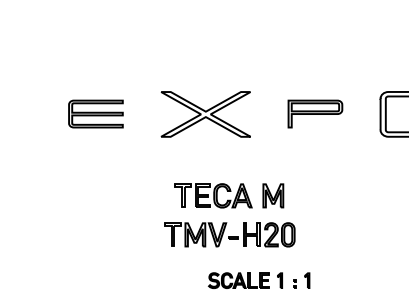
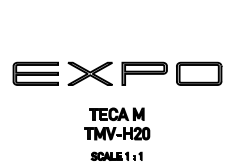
part: (95, 113) -> (35, 73), size x1.67
part: (315, 113) -> (144, 73), size x1.67
part: (230, 214) -> (117, 123), moved

